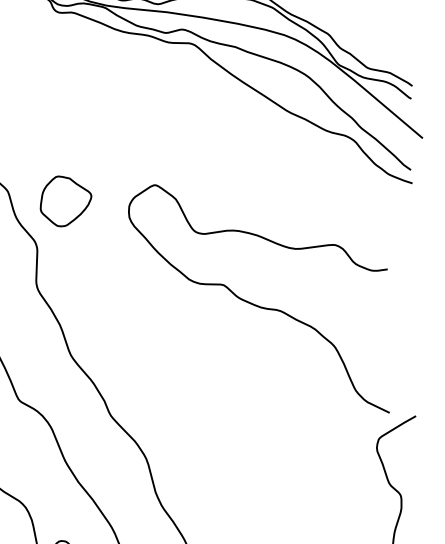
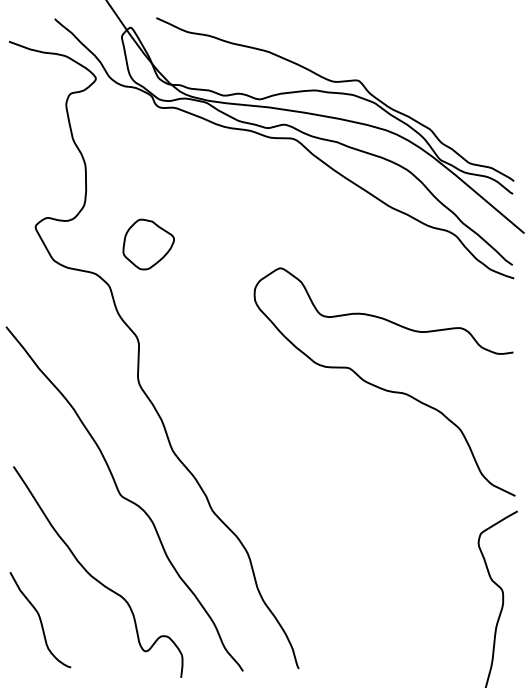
part: (65, 201) -> (148, 244), moved
curve: (255, 304) -> (381, 387), moved

